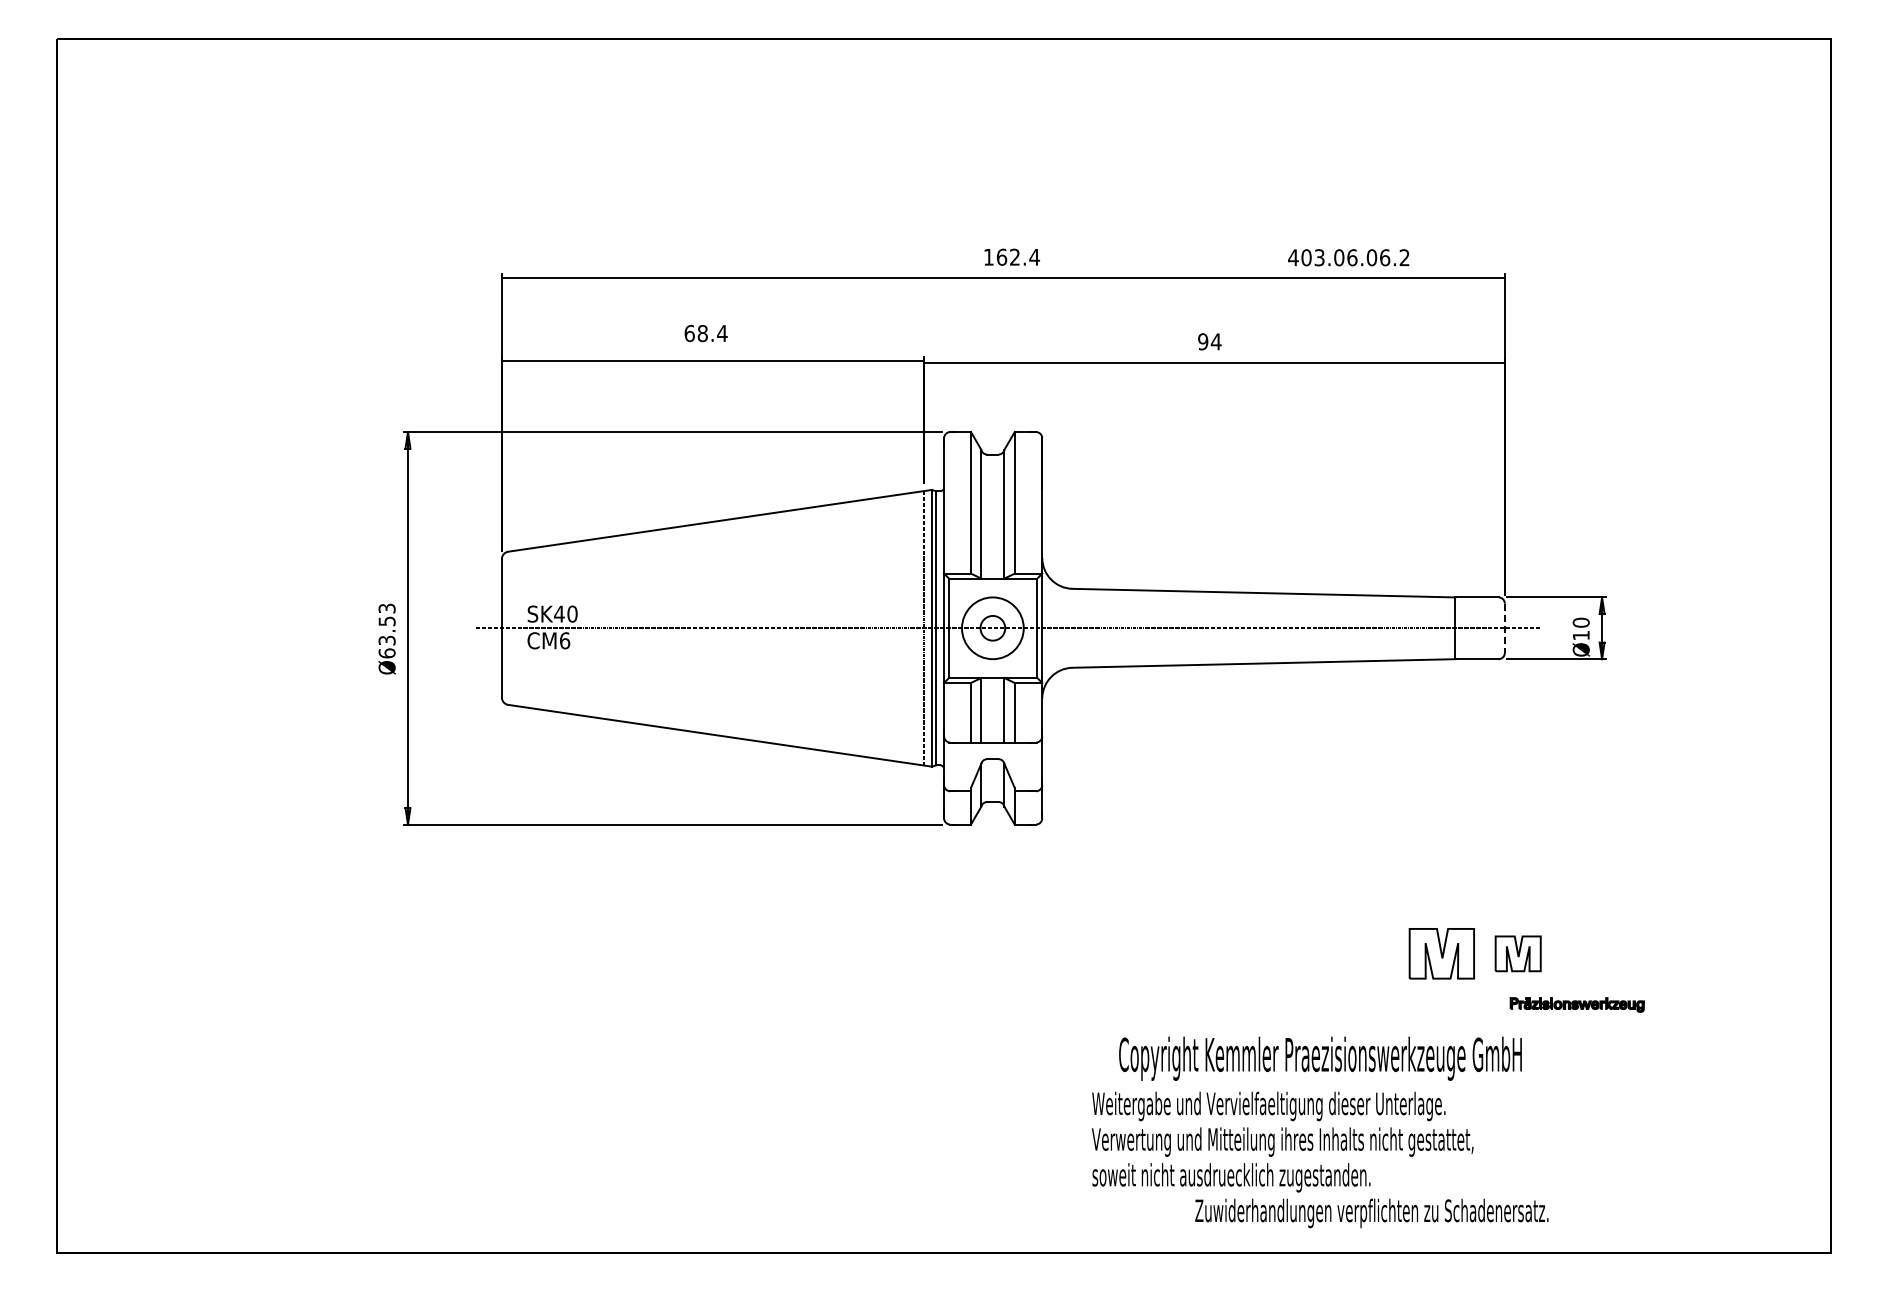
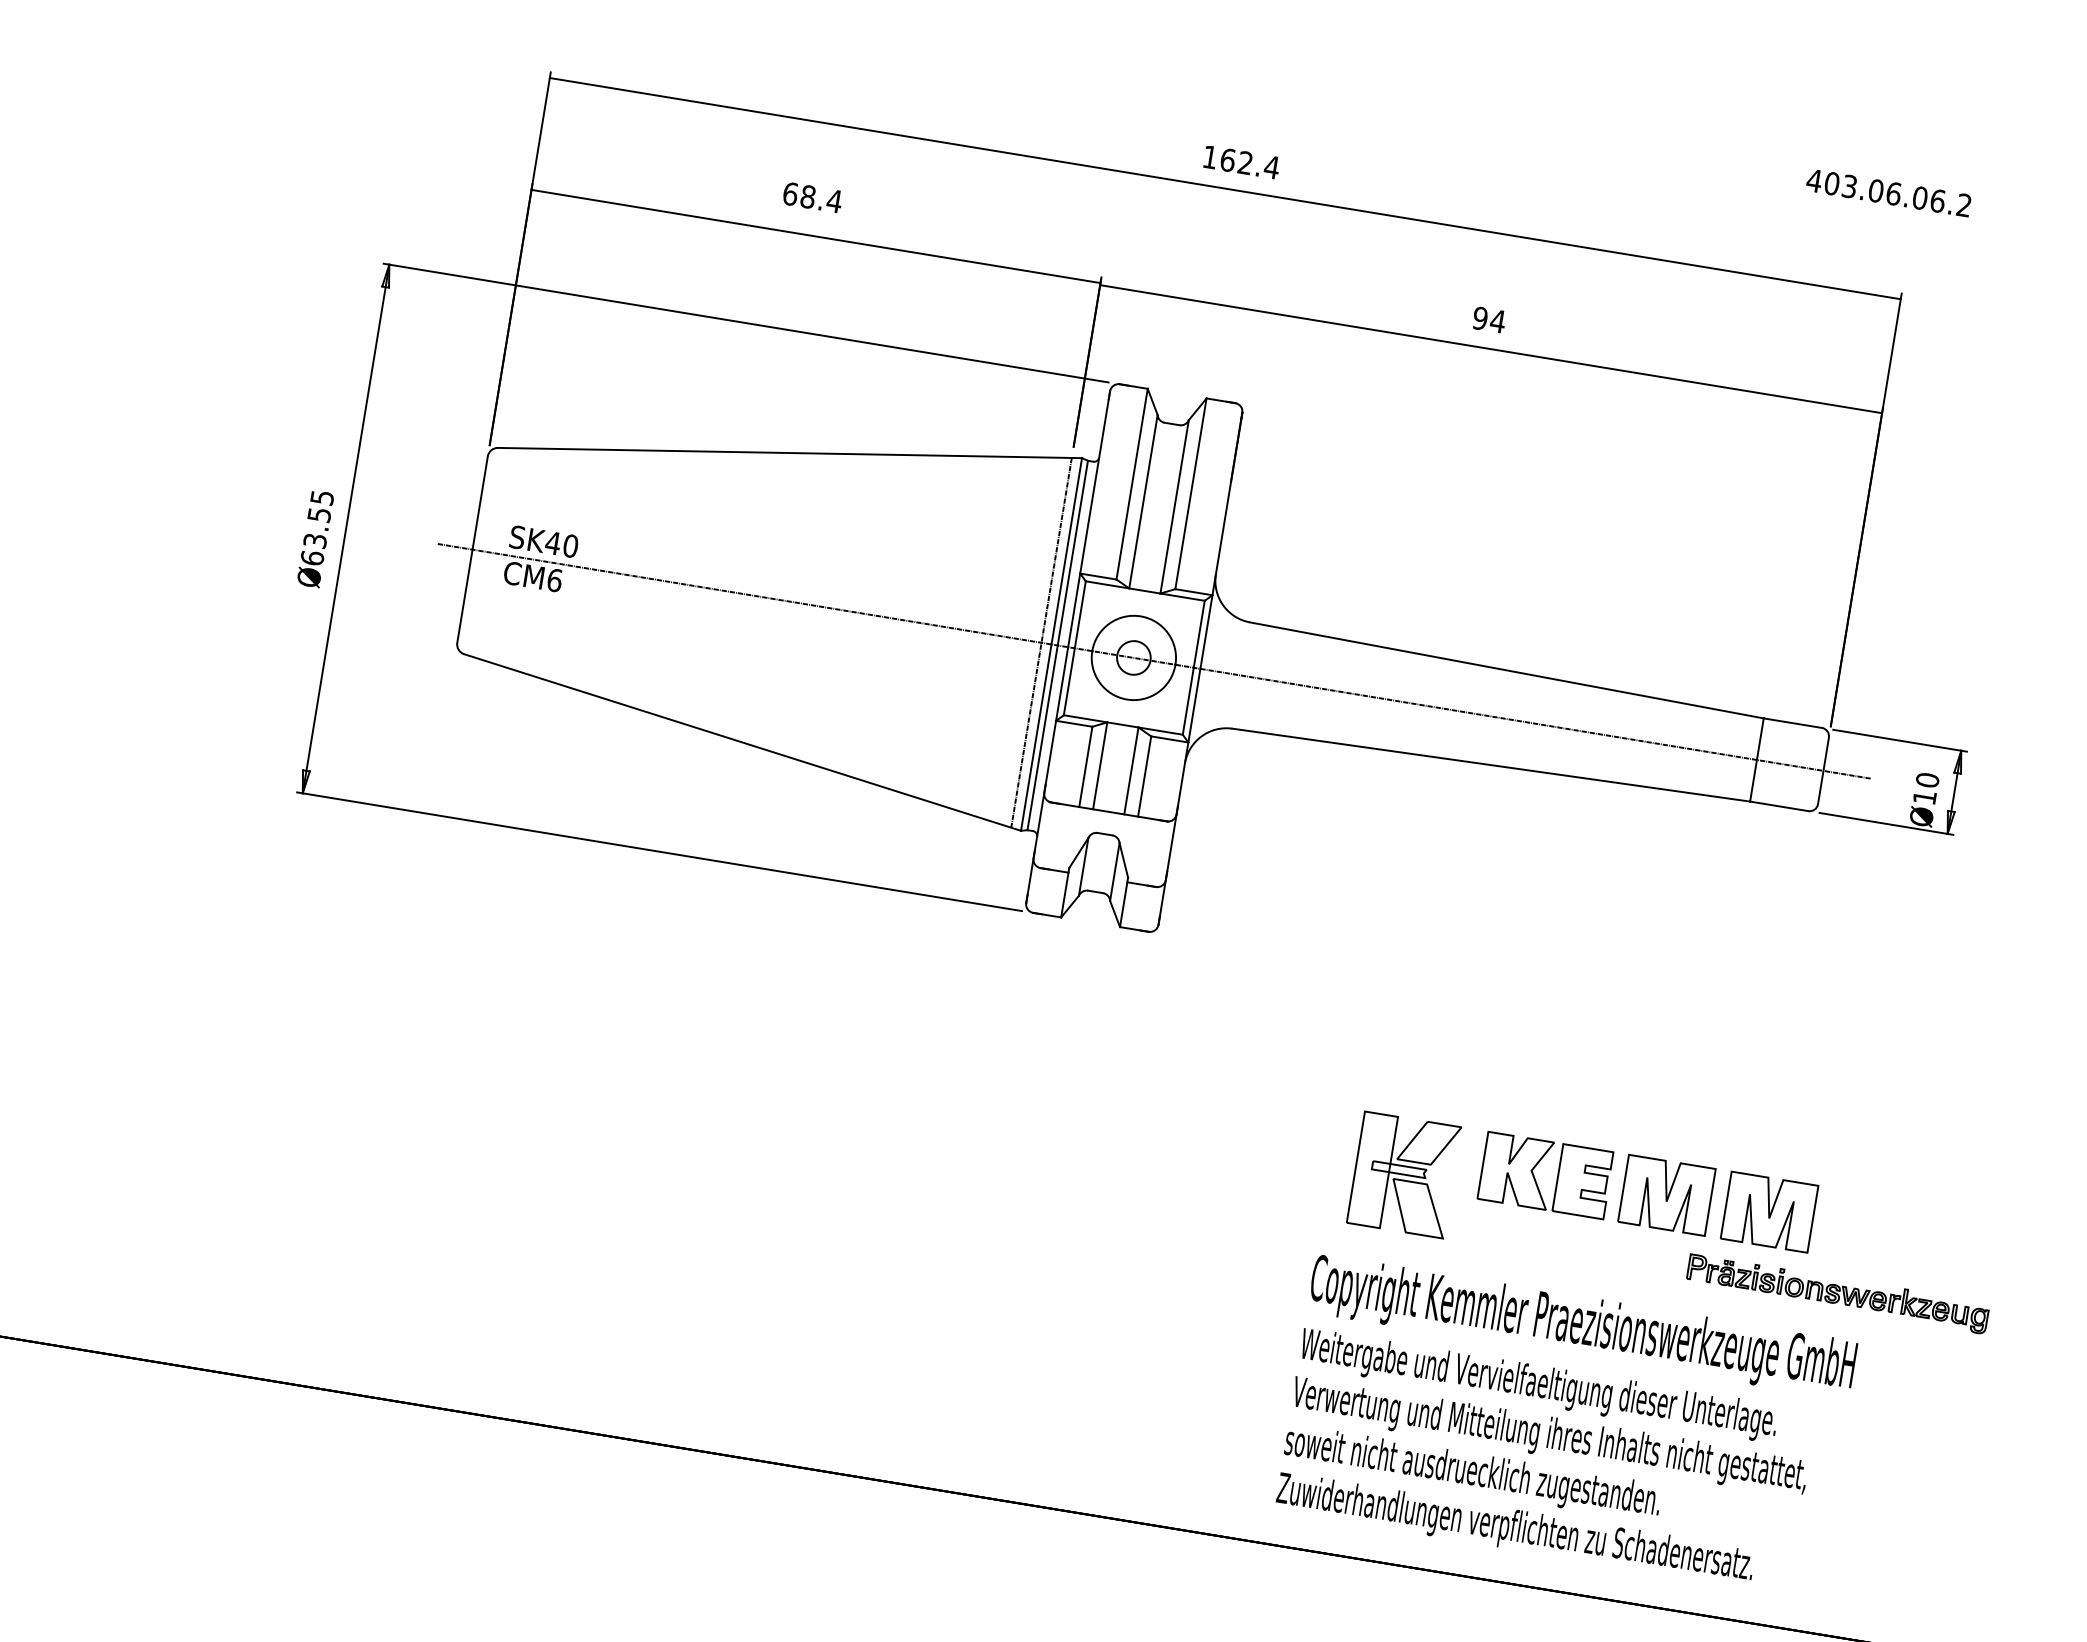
text: (1348, 257) -> (1888, 192), moved
text: (386, 607) -> (321, 496), Ø63.53 -> Ø63.55
line: (1504, 628) -> (1822, 771), dashed -> solid
part: (1518, 953) -> (1770, 1211), size x1.43
part: (1345, 957) -> (1536, 1179), added
part: (1249, 970) -> (1404, 1175), added
part: (1577, 1004) -> (1838, 1293), size x1.67
text: (1320, 1058) -> (1582, 1326), moved
text: (1282, 1141) -> (1549, 1435), moved

